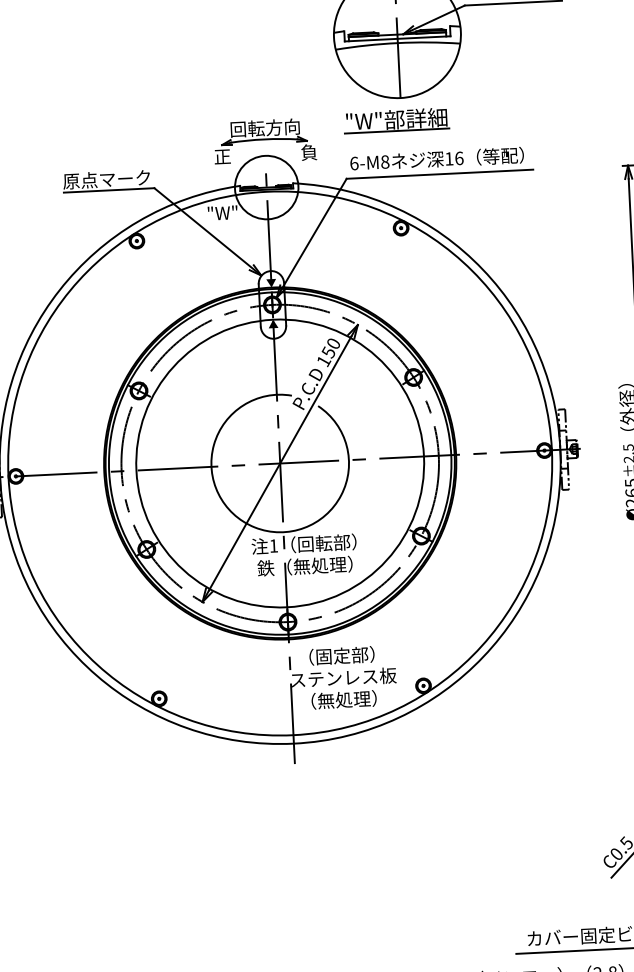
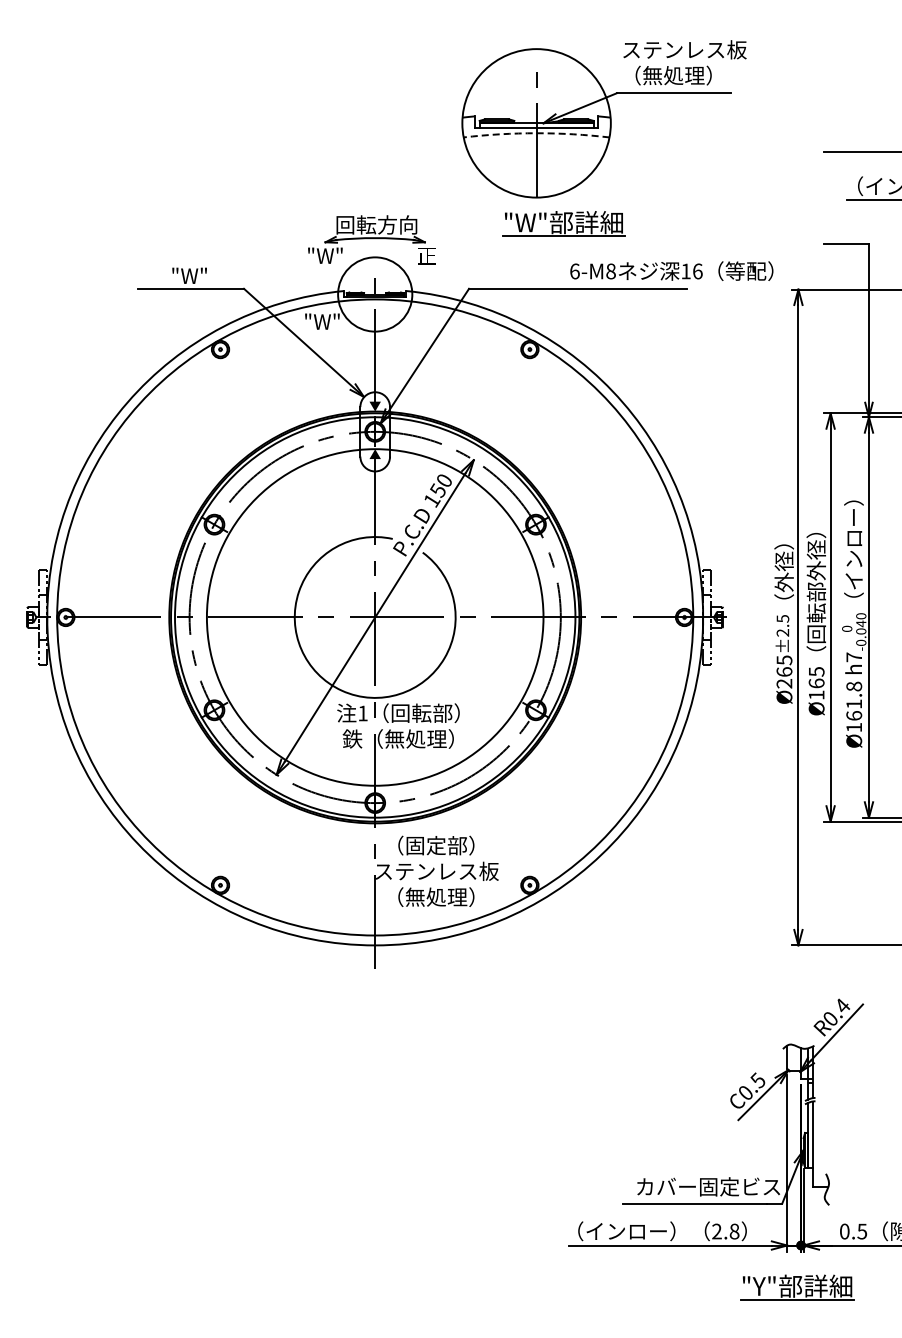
arc: (397, 43) -> (536, 133), solid -> dashed
part: (396, 120) -> (563, 223), moved
text: (308, 152) -> (426, 255), 負 -> 正
text: (222, 156) -> (325, 255), 正 -> "W"
text: (436, 158) -> (671, 270), moved
text: (106, 179) -> (188, 275), 原点マーク -> "W"

